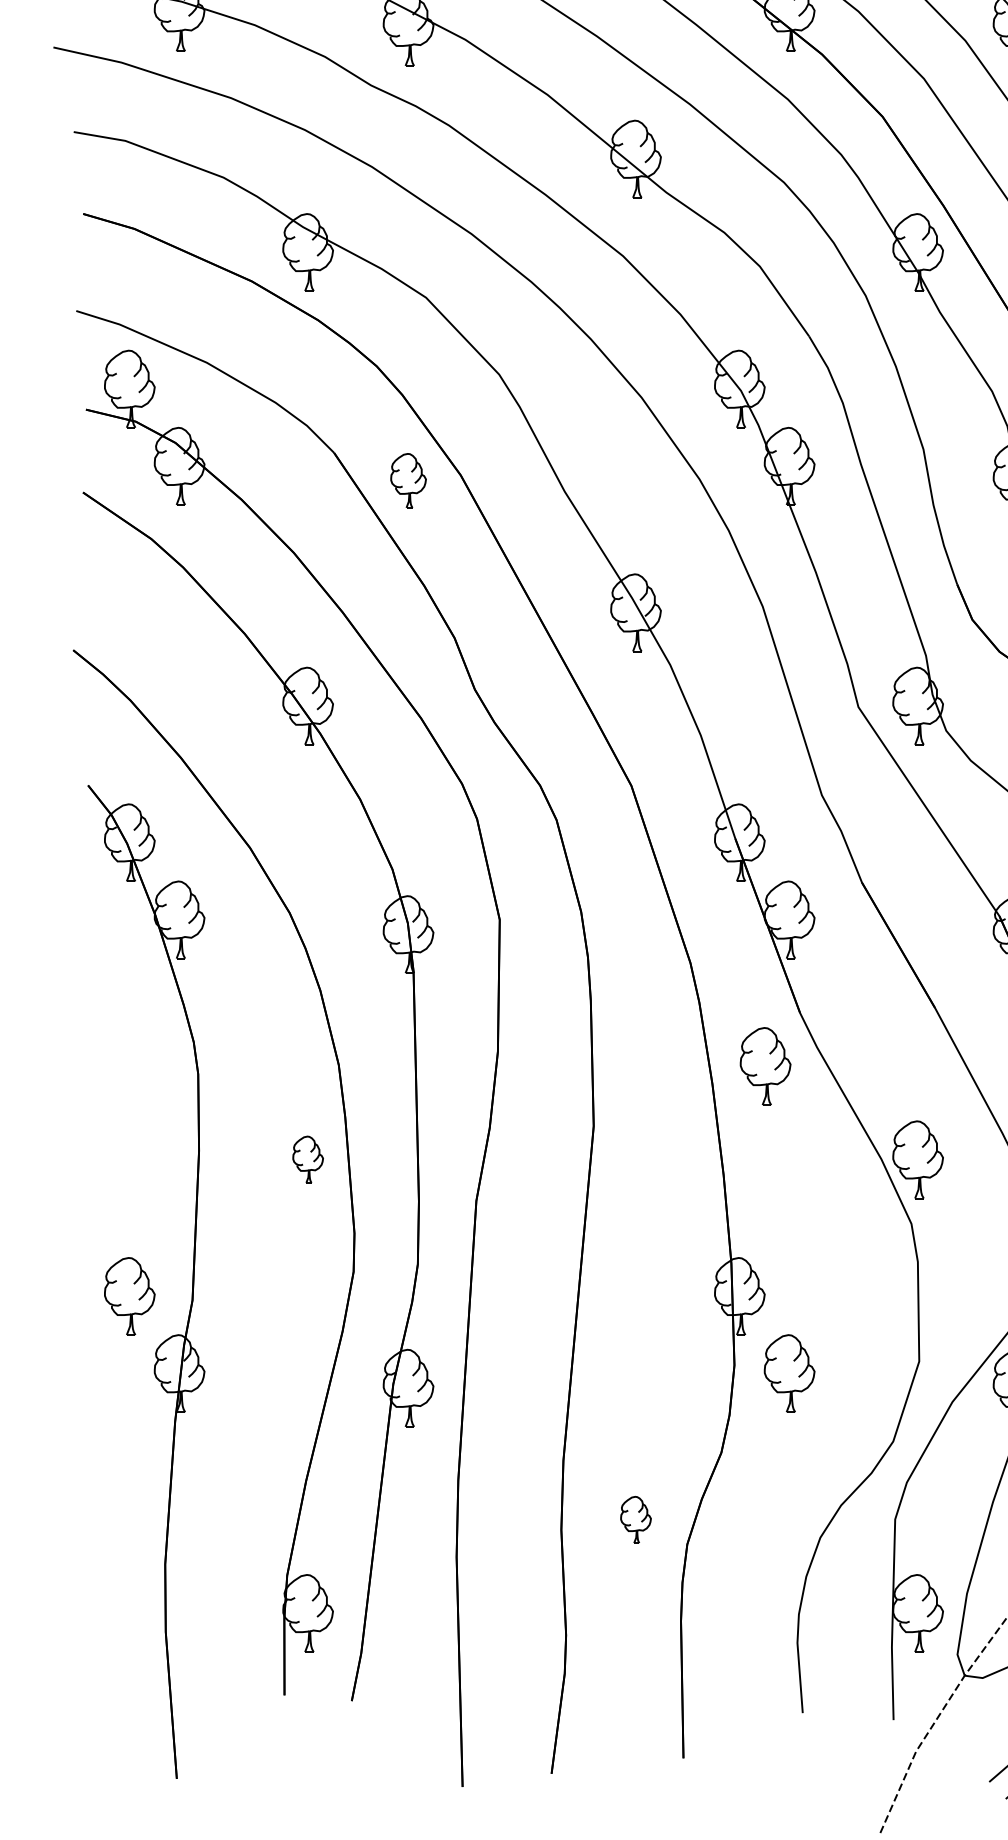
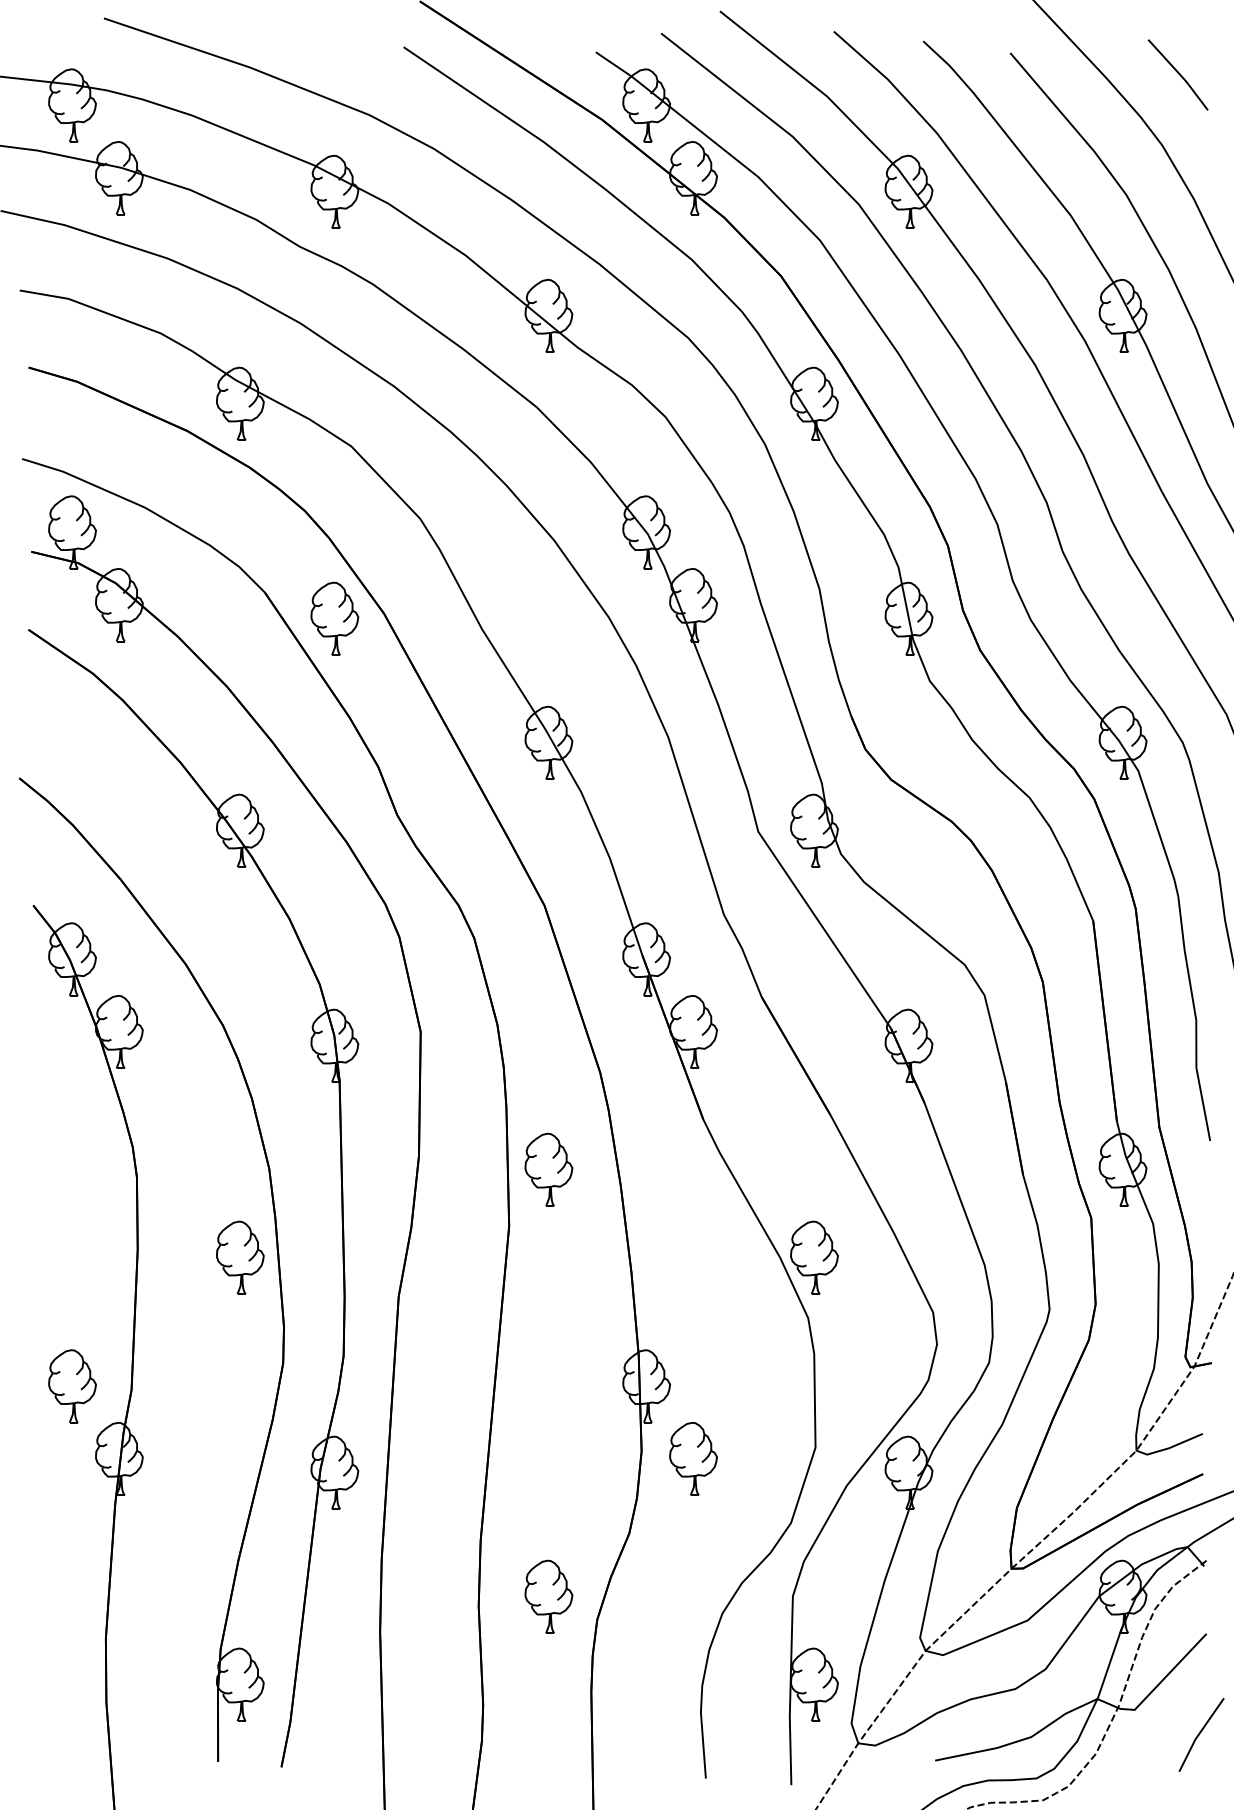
part: (408, 480) -> (334, 618), size x1.43
part: (765, 1065) -> (548, 1169), moved
part: (308, 1159) -> (240, 1257), size x1.67
part: (635, 1519) -> (548, 1596), size x1.67

